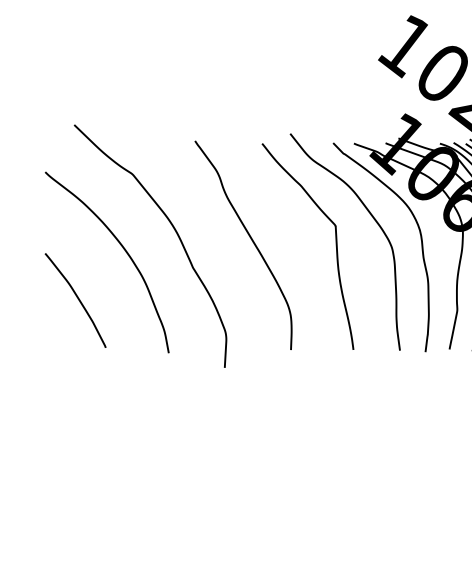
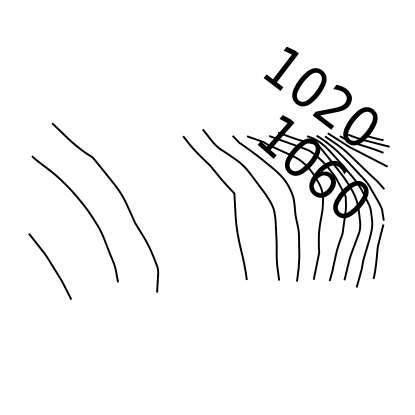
curve: (251, 241) -> (175, 204), removed
curve: (77, 300) -> (51, 266), moved

